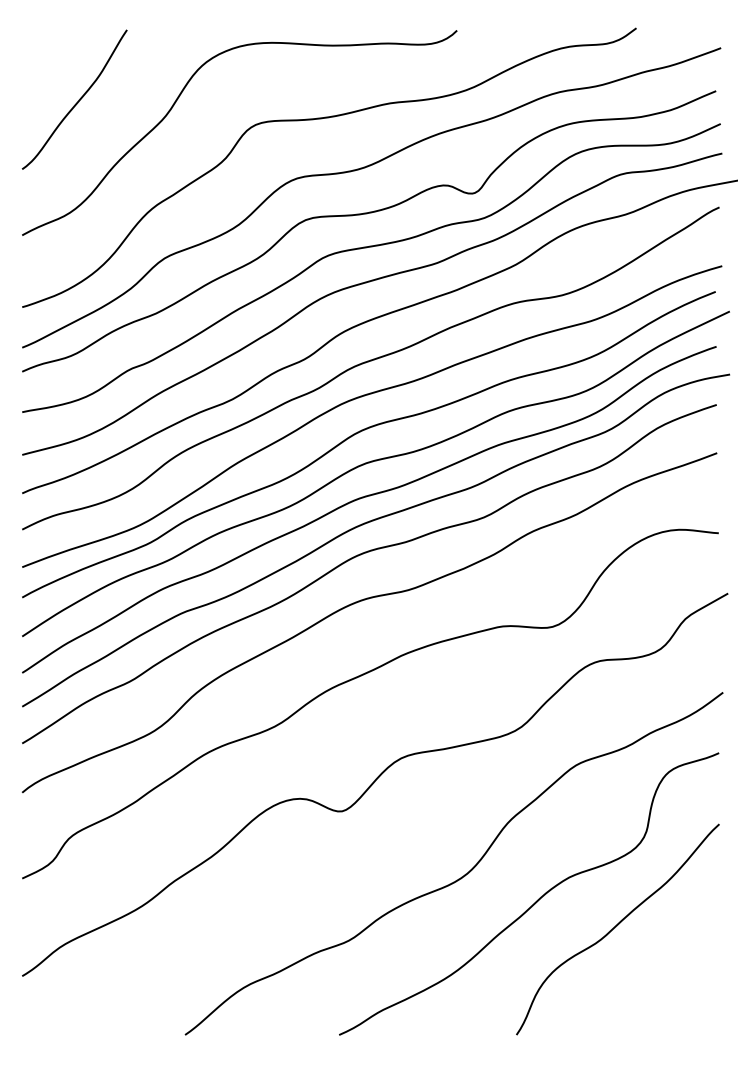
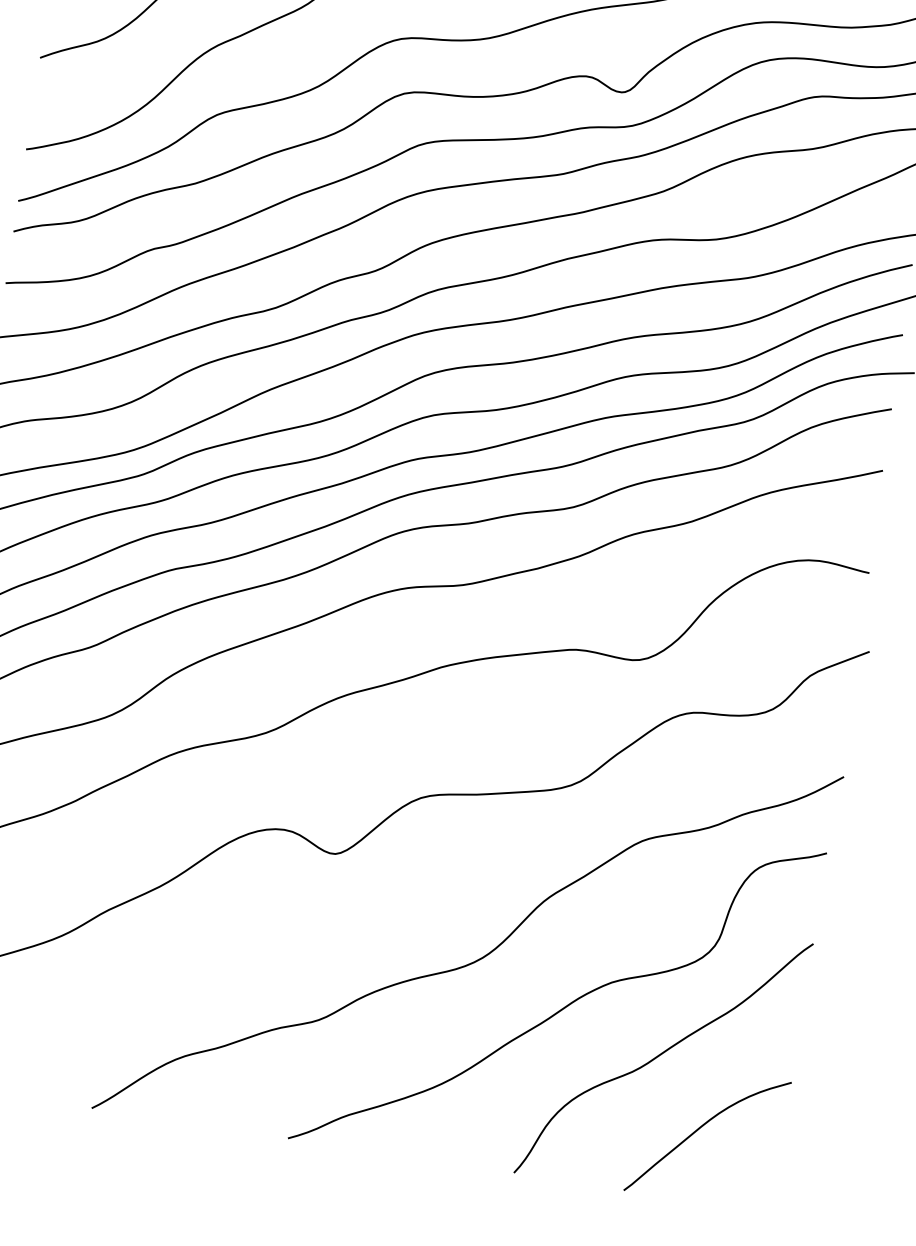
curve: (655, 978) -> (701, 1128), added

